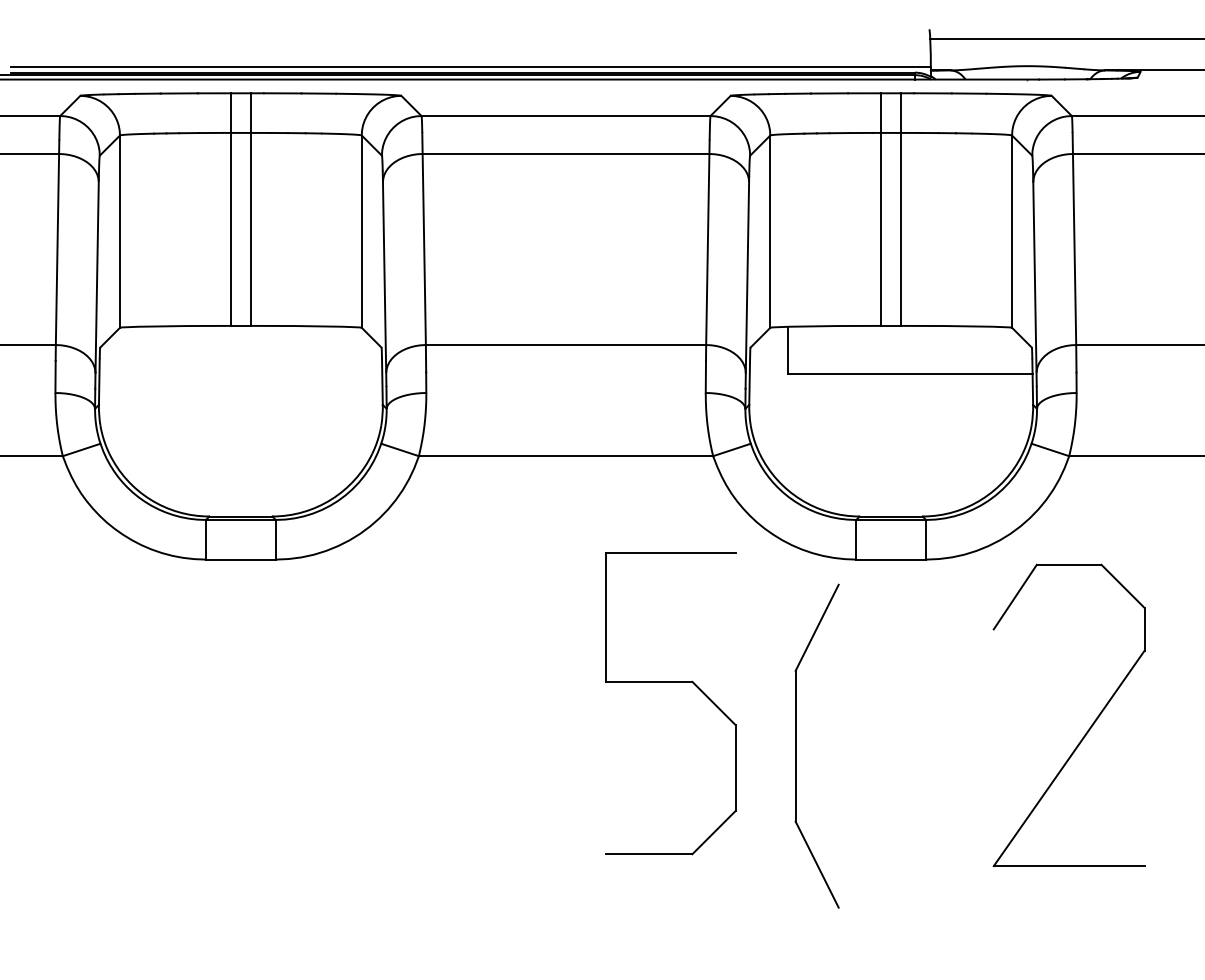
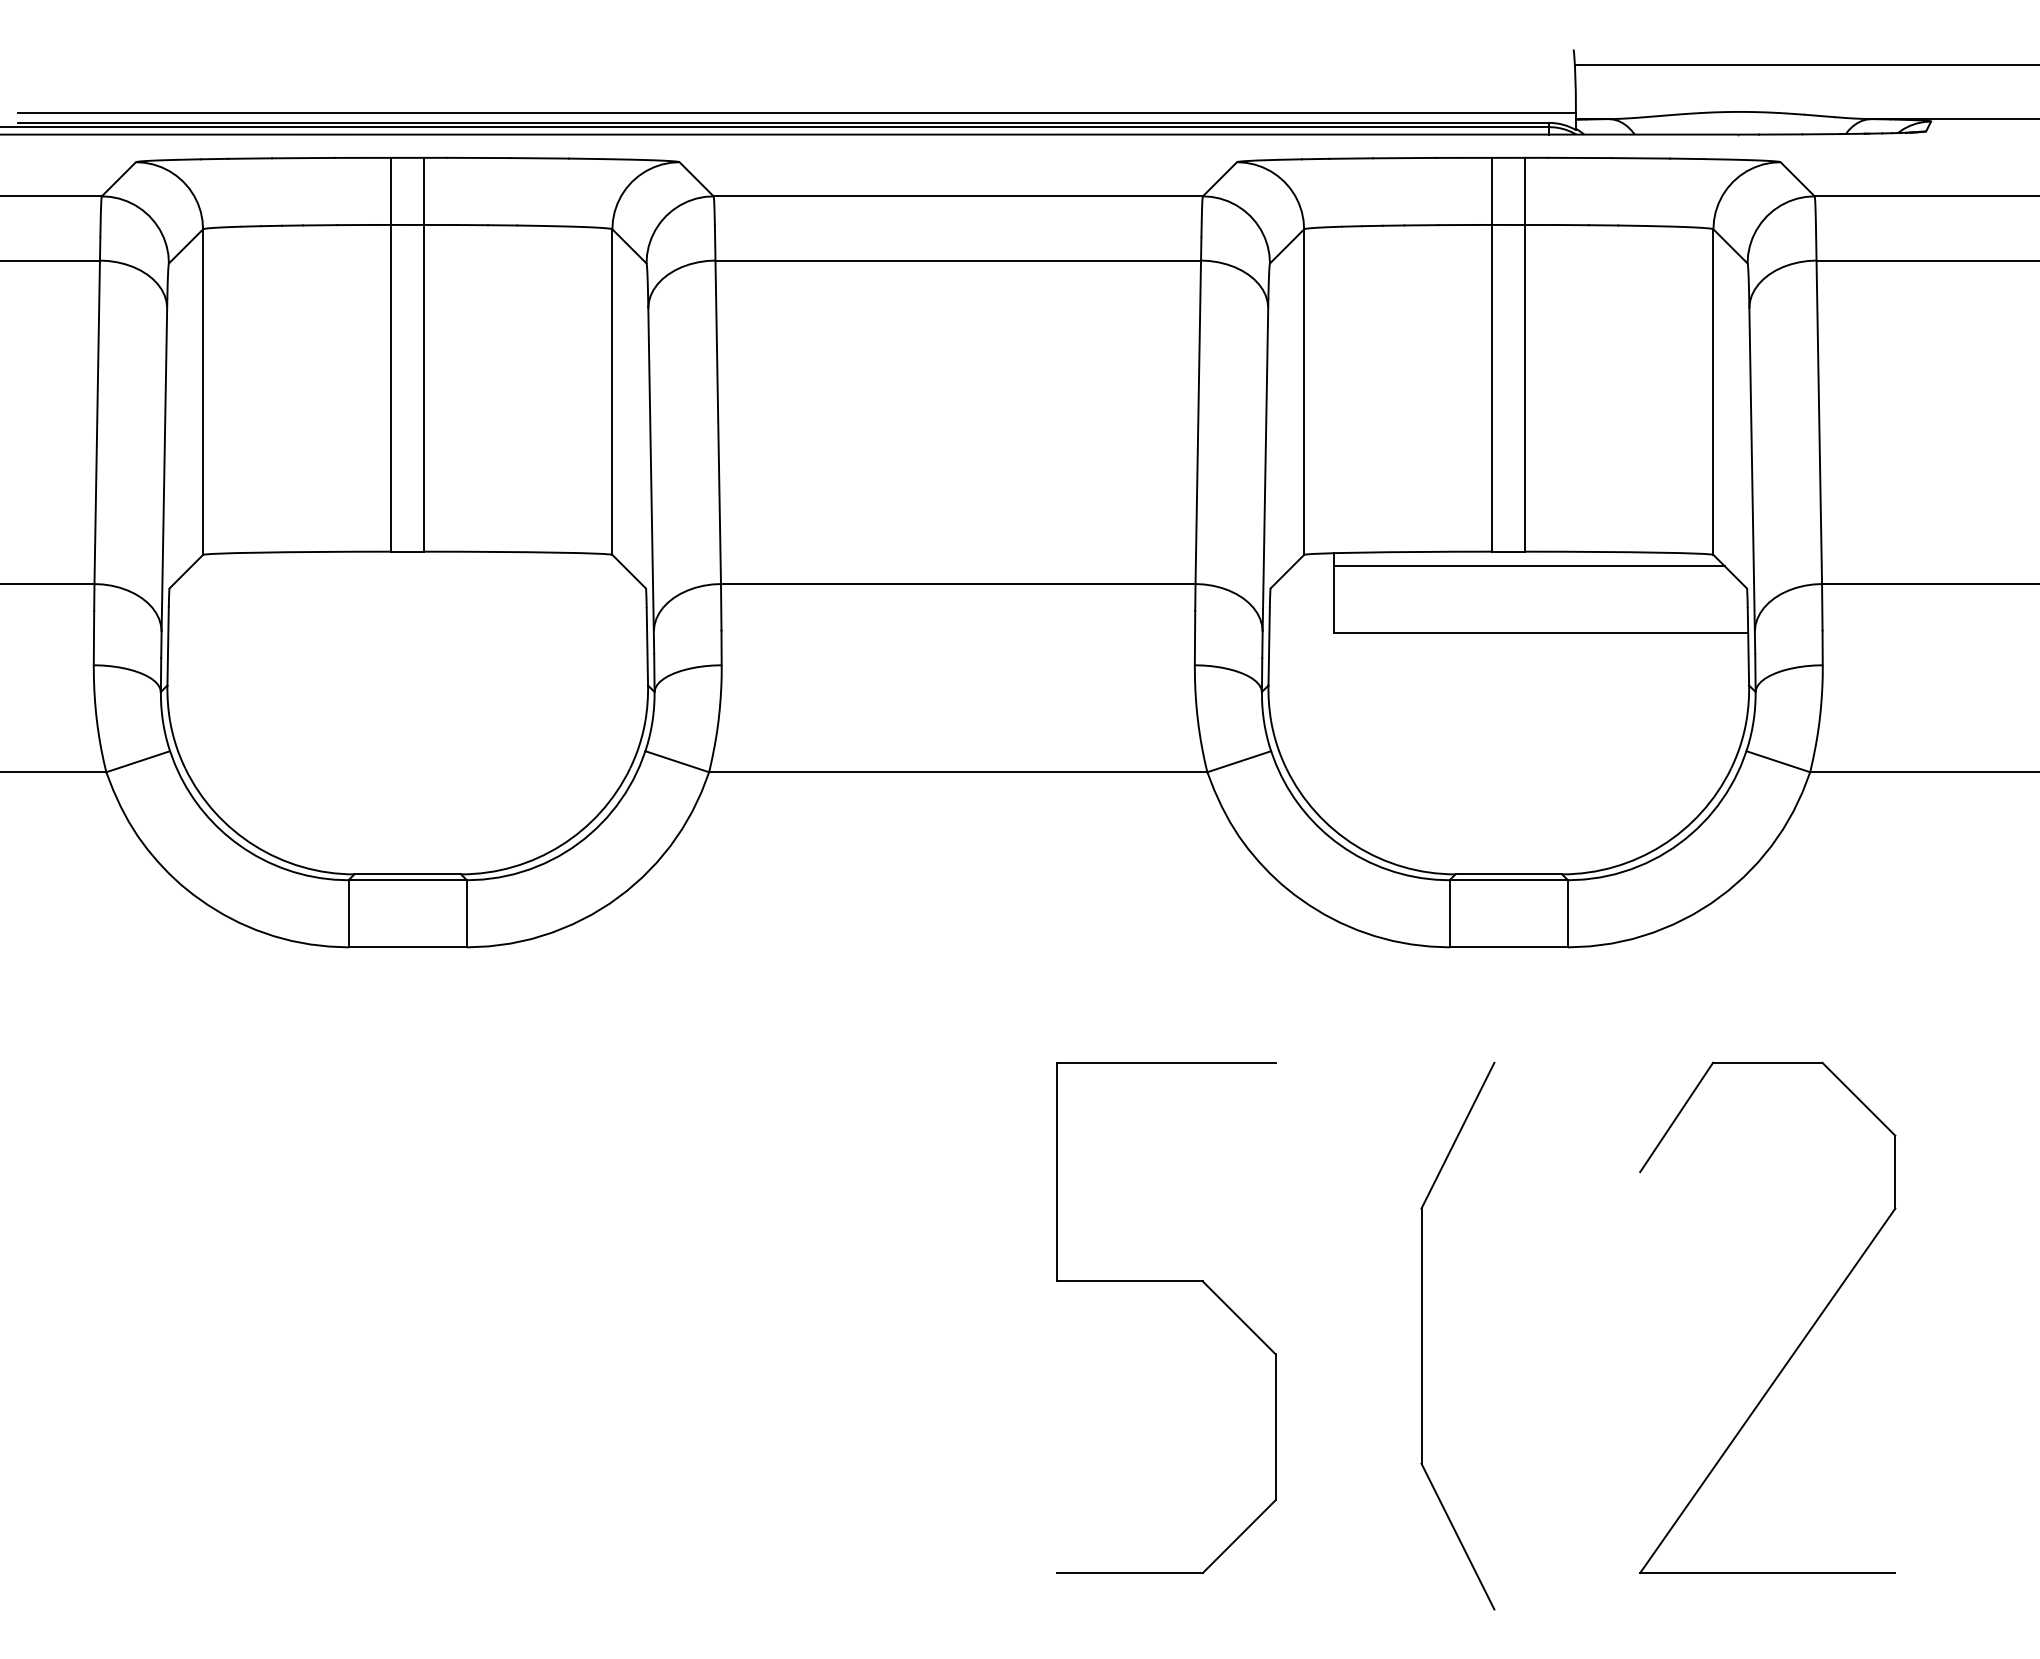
line: (903, 334) -> (1529, 566), added
part: (670, 682) -> (1165, 1282), moved
part: (1086, 731) -> (1797, 1345), moved
part: (796, 745) -> (1422, 1334), moved

